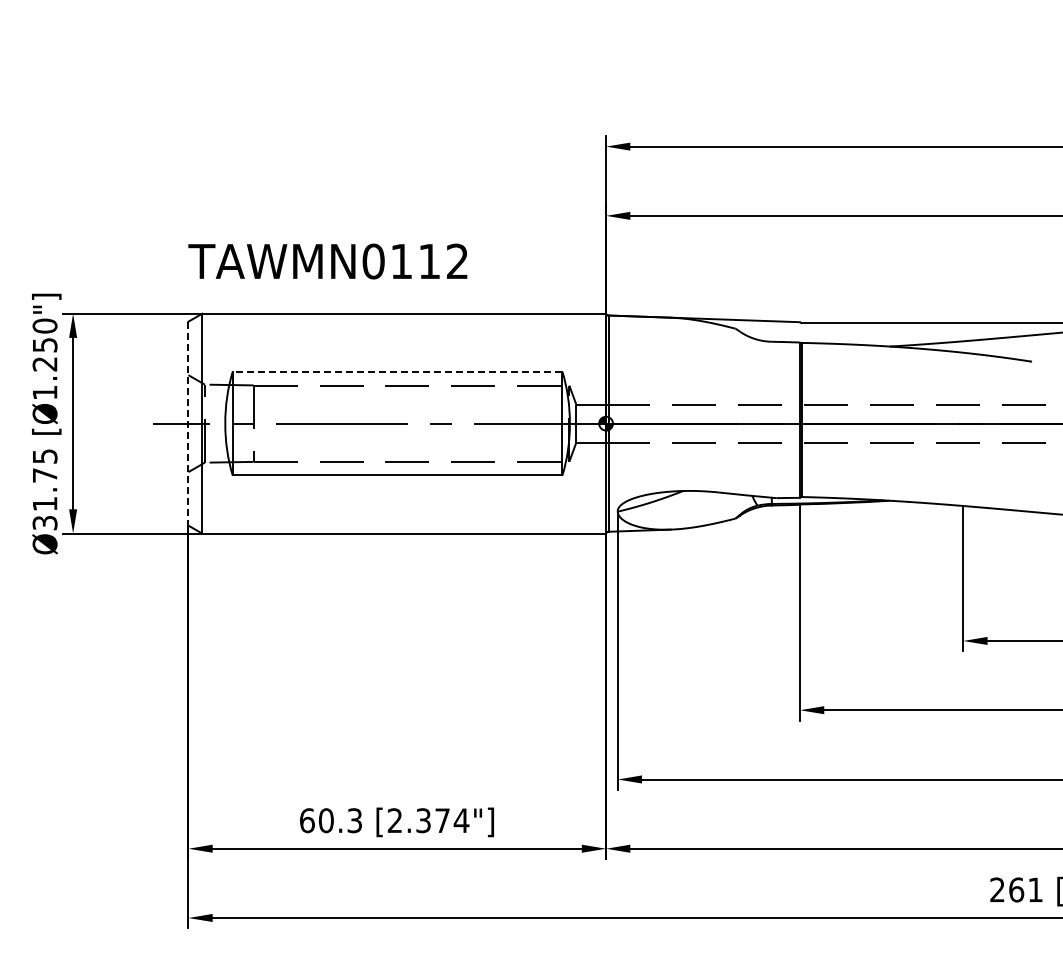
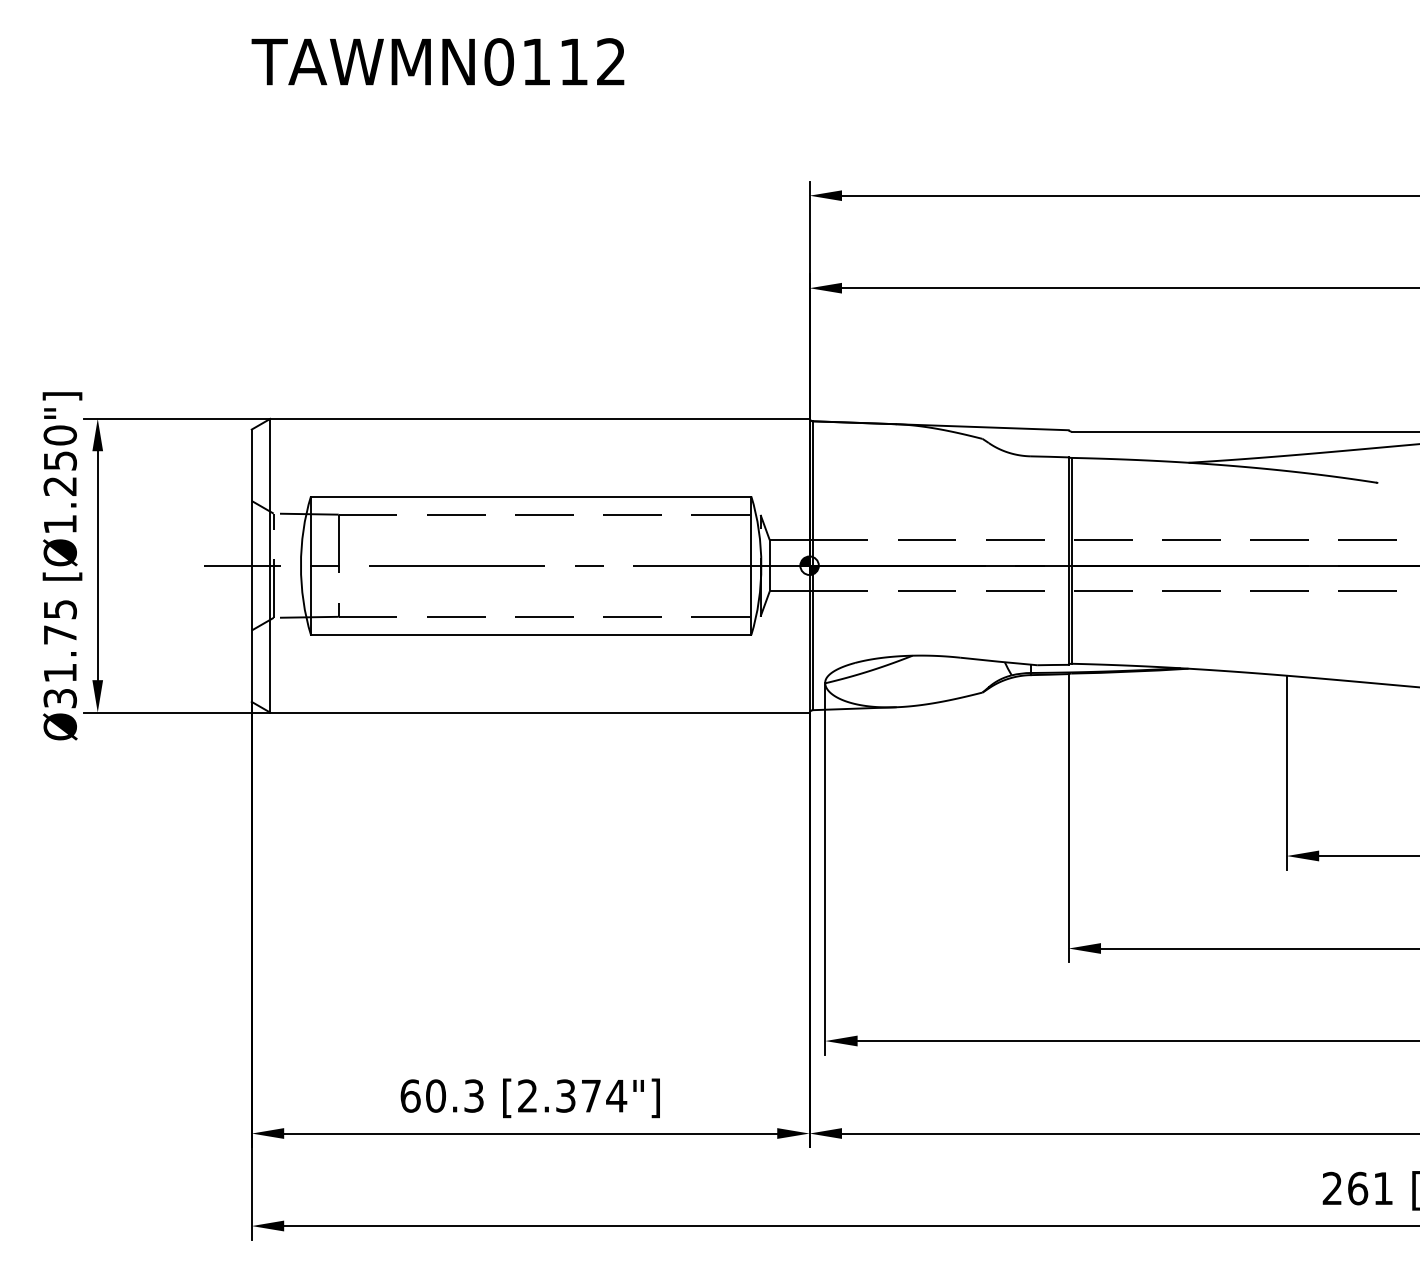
text: (327, 261) -> (437, 61), moved
line: (397, 371) -> (531, 496), dashed -> solid
line: (188, 423) -> (251, 565), dashed -> solid

